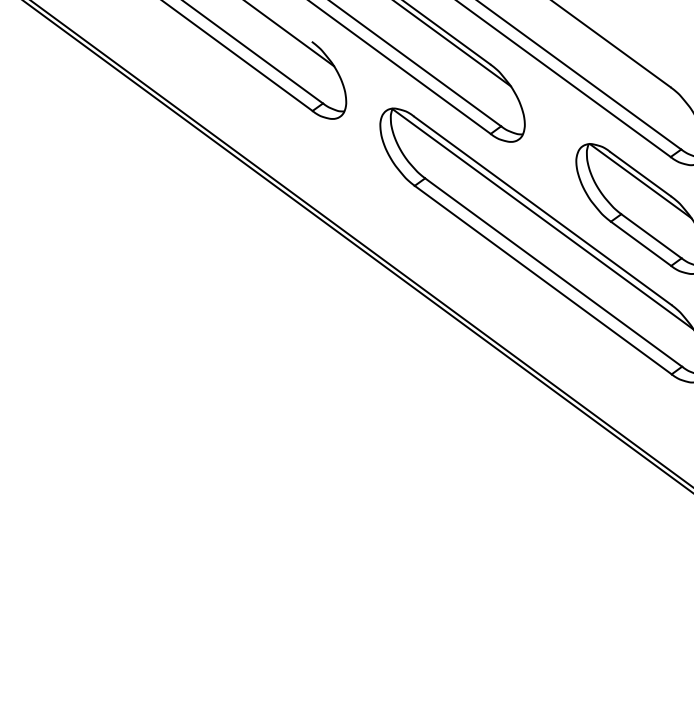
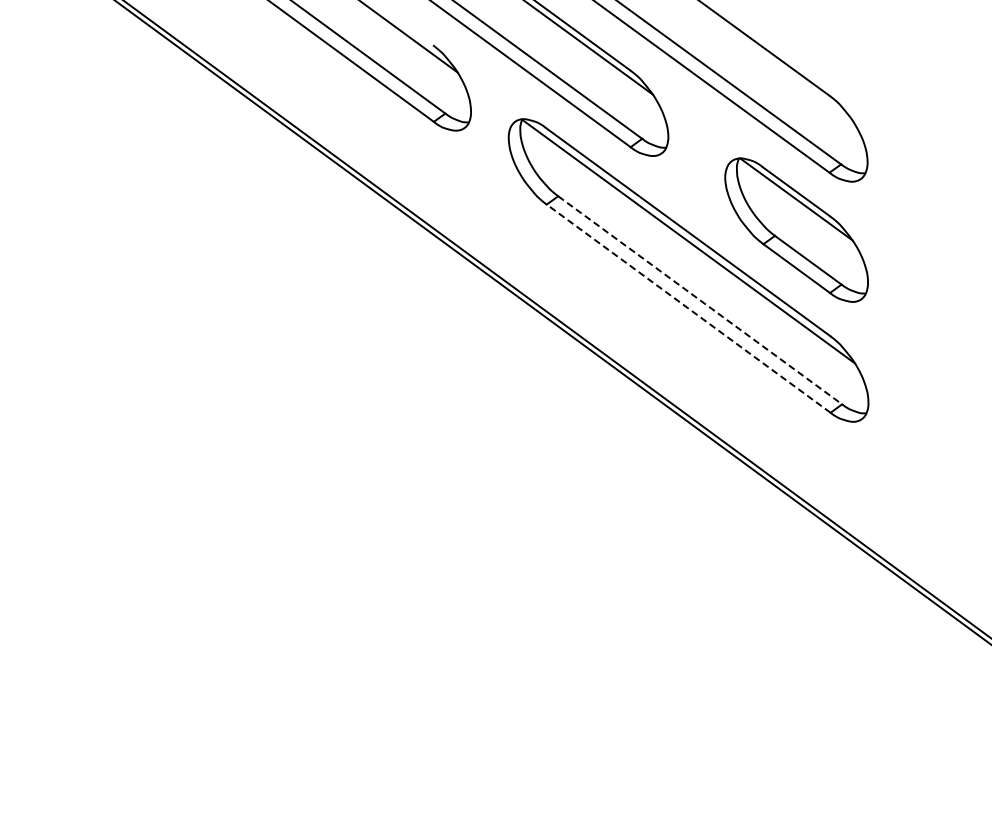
line: (553, 272) -> (700, 300), solid -> dashed
line: (543, 279) -> (688, 308), solid -> dashed

